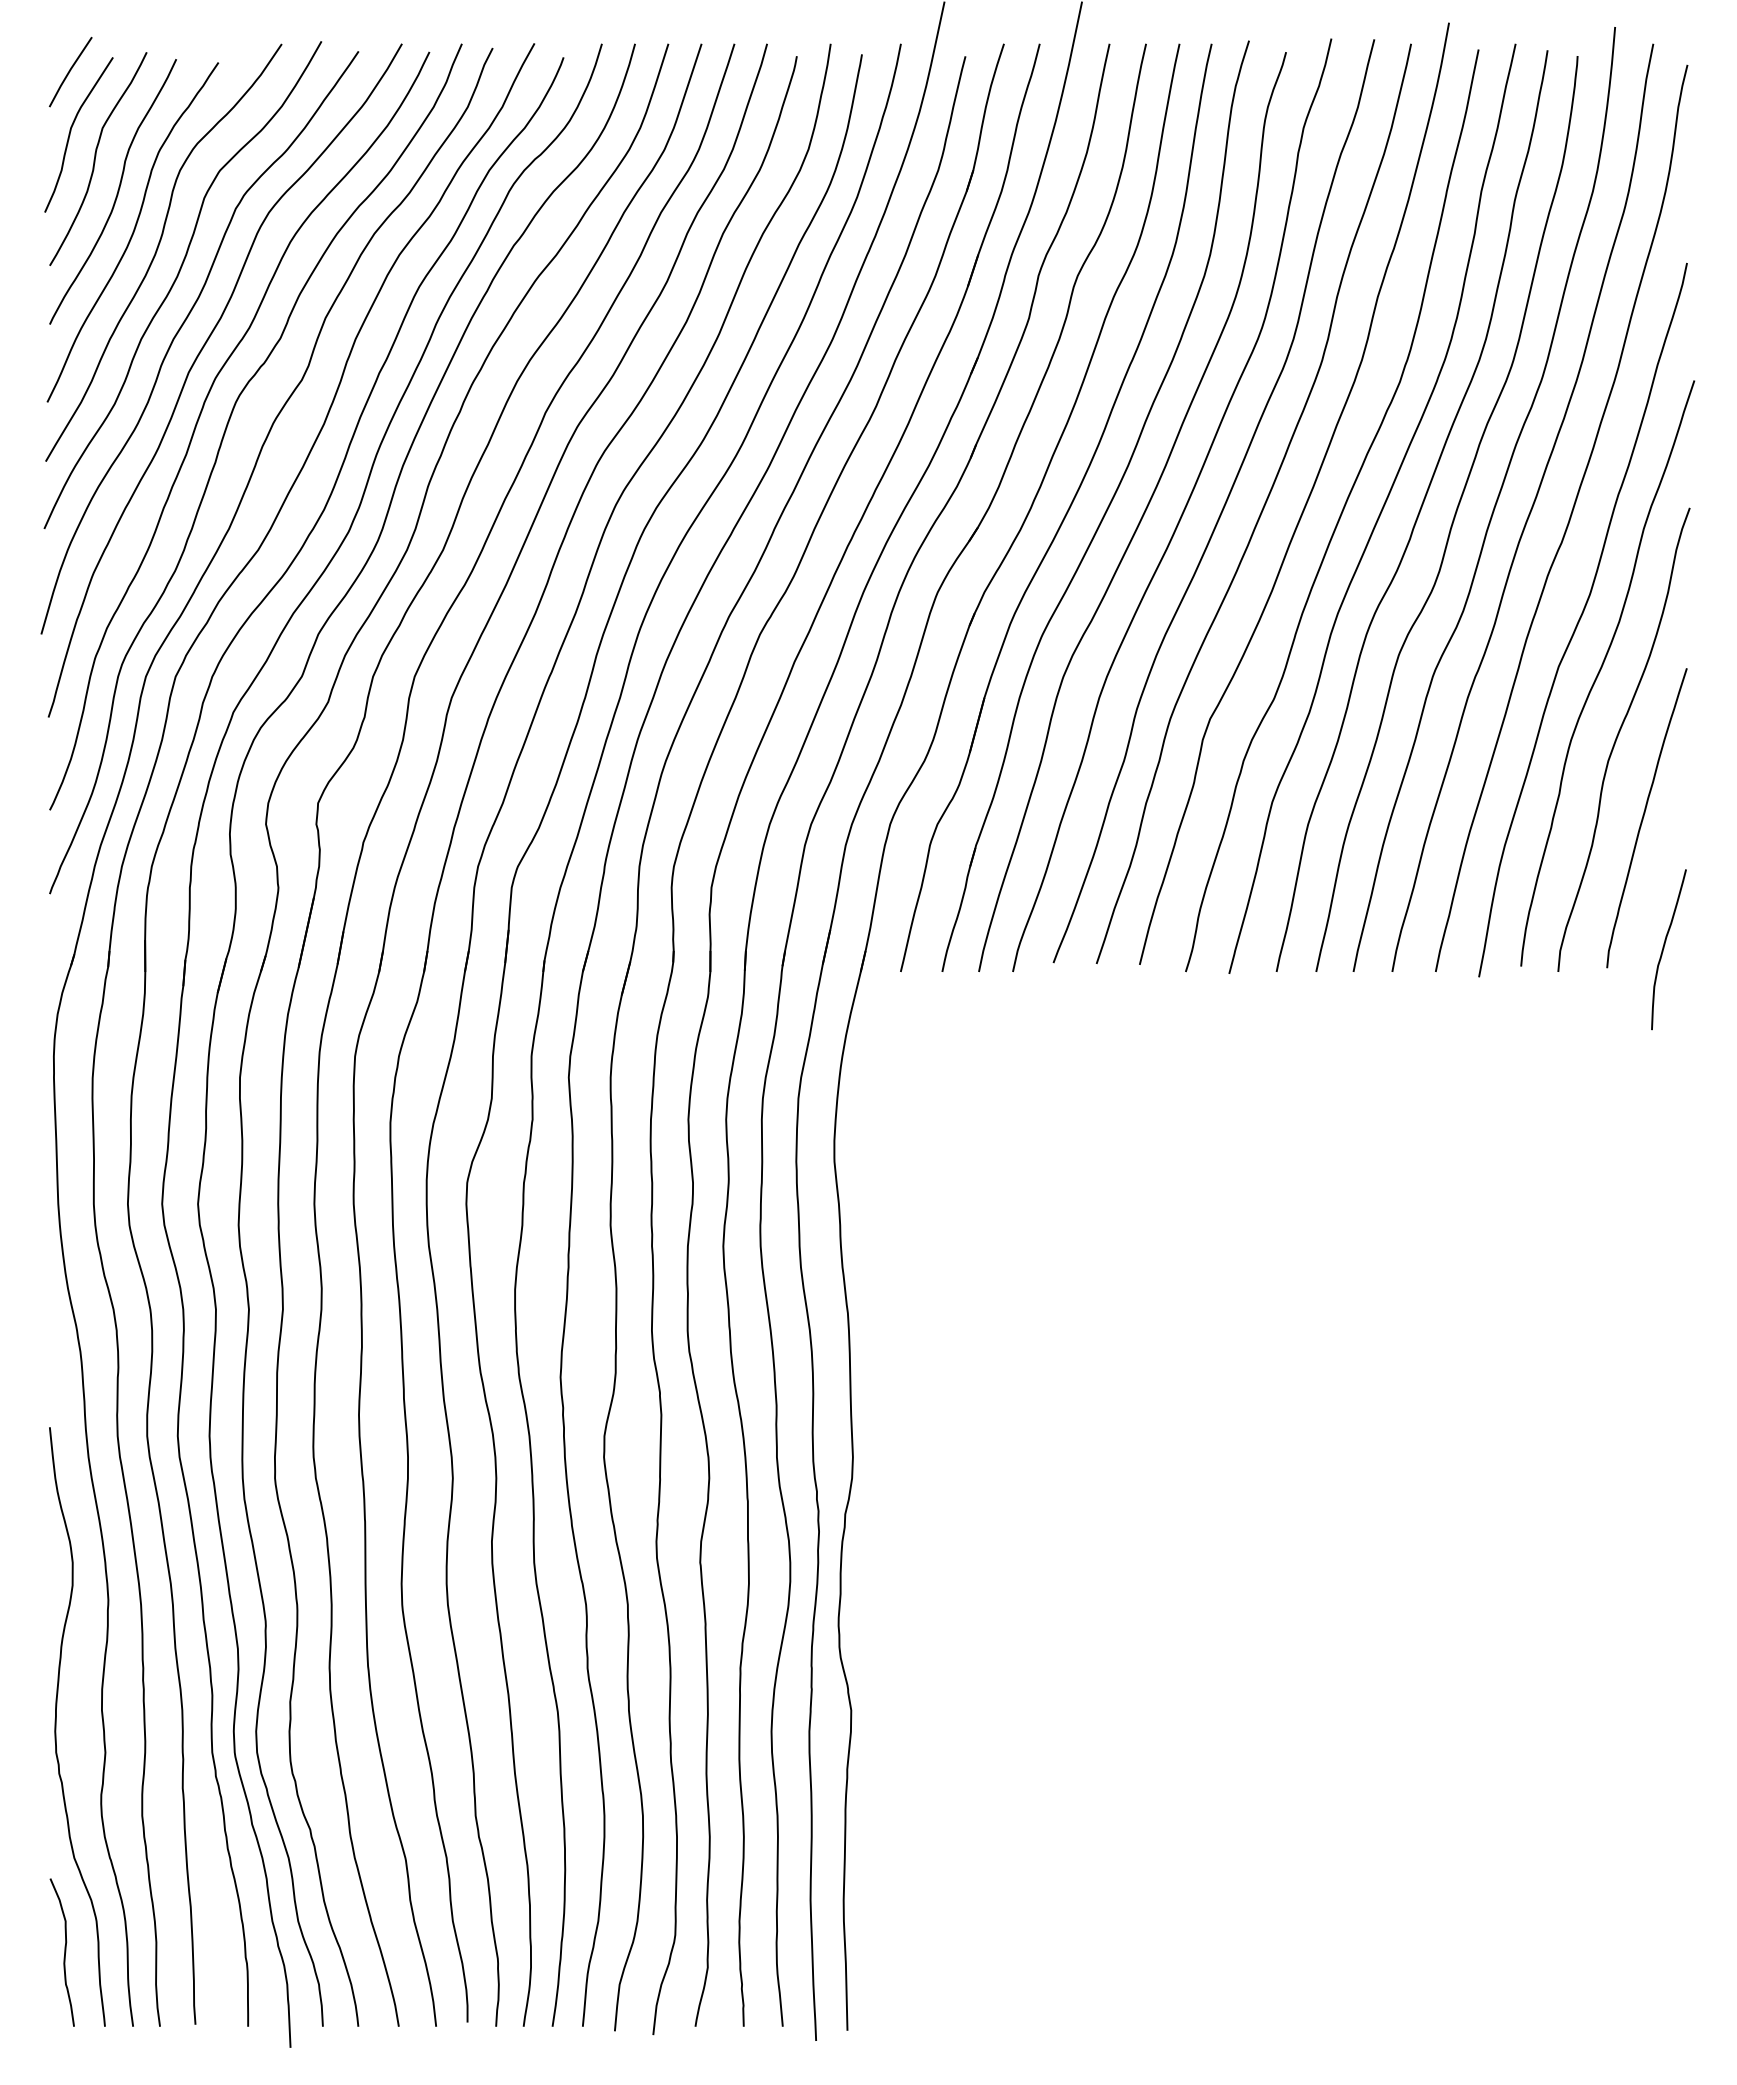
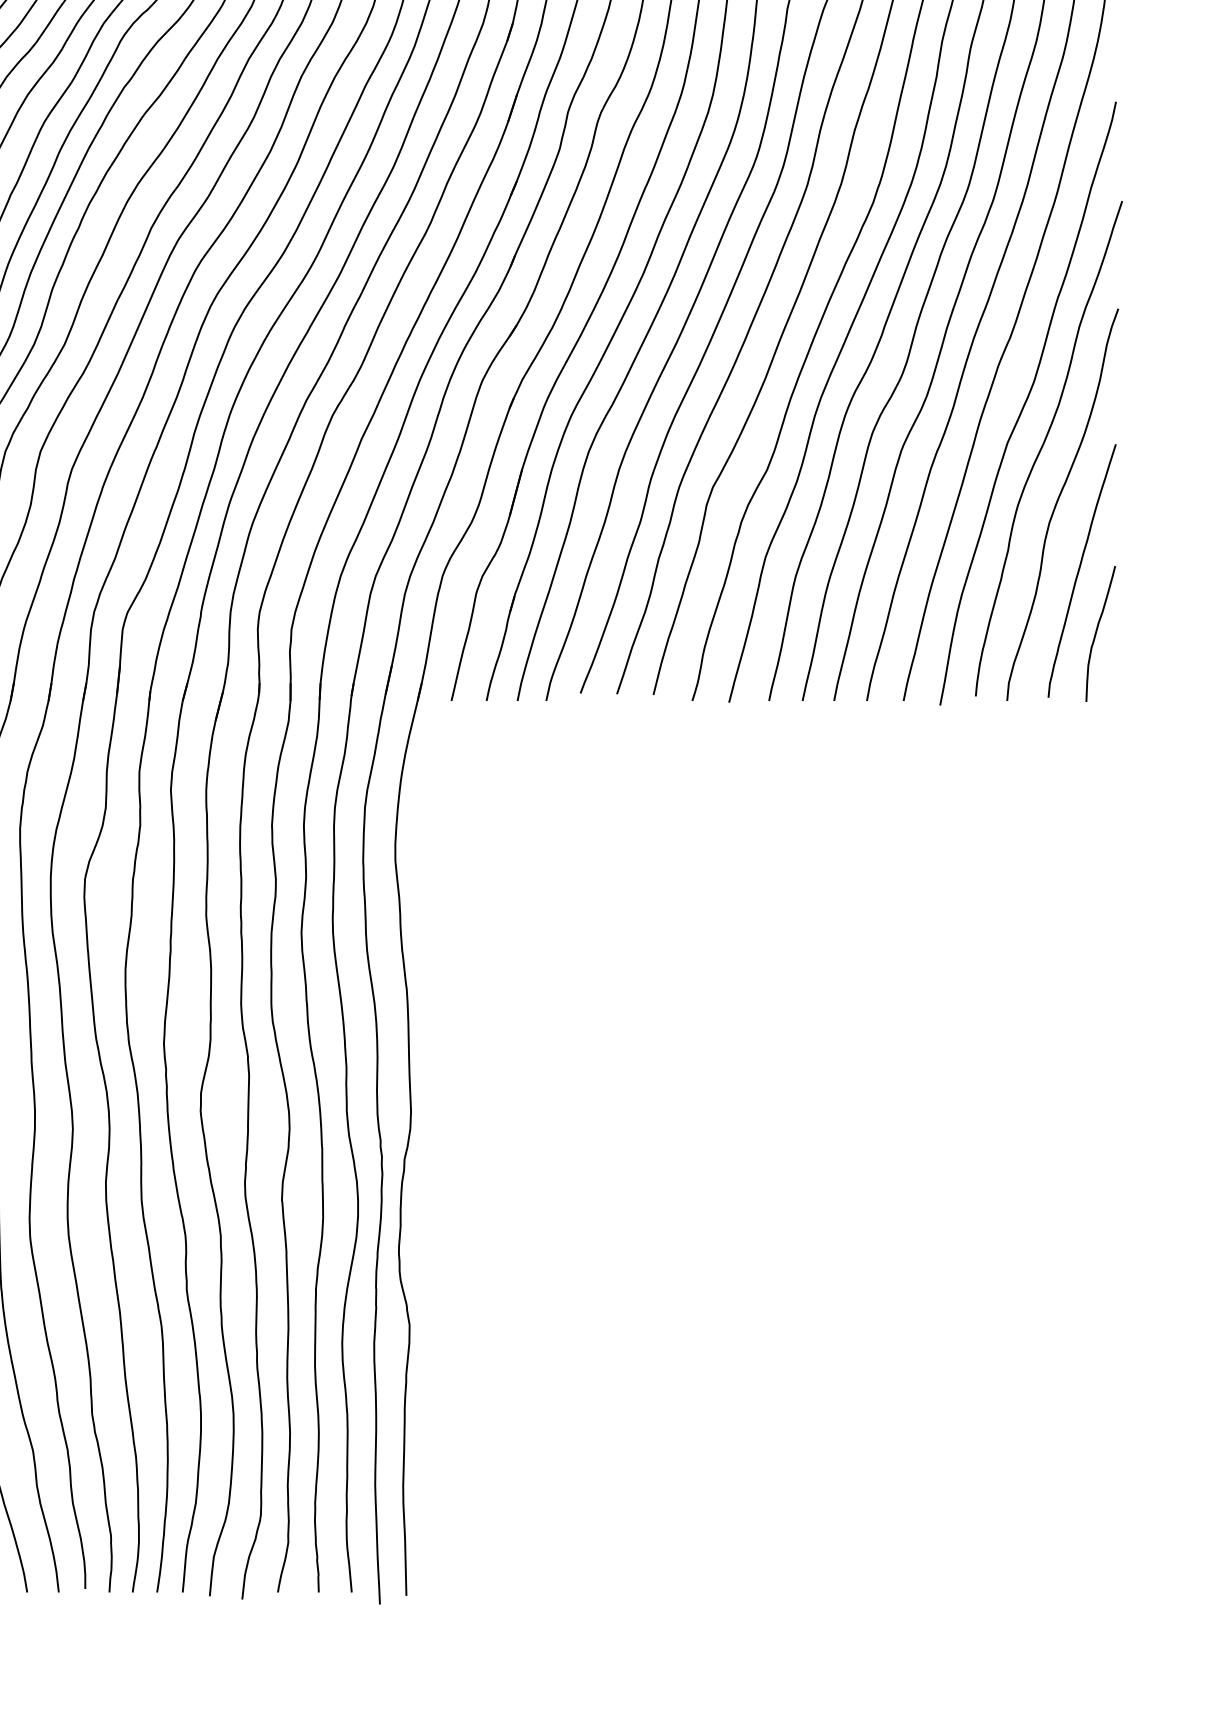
curve: (1664, 948) -> (1096, 632), moved

